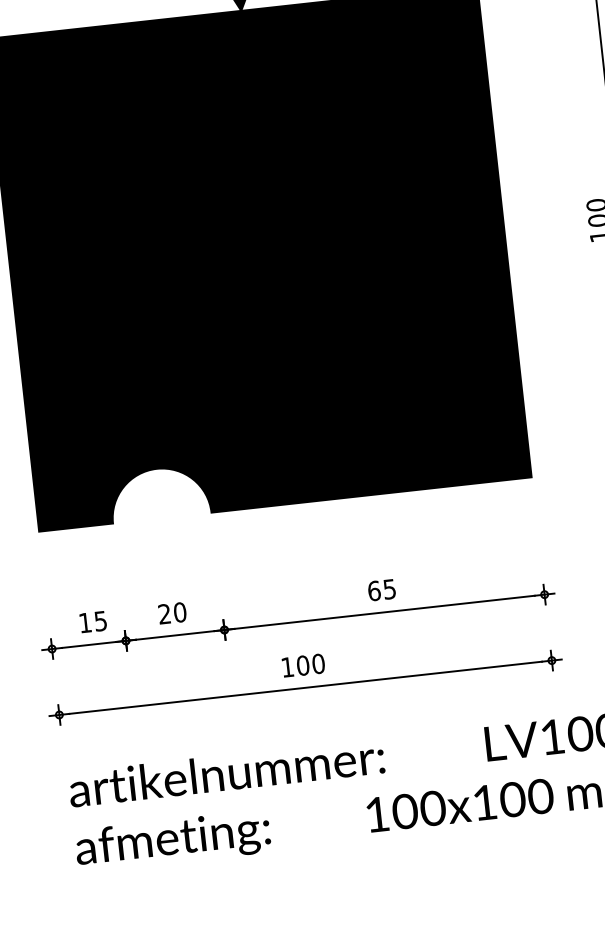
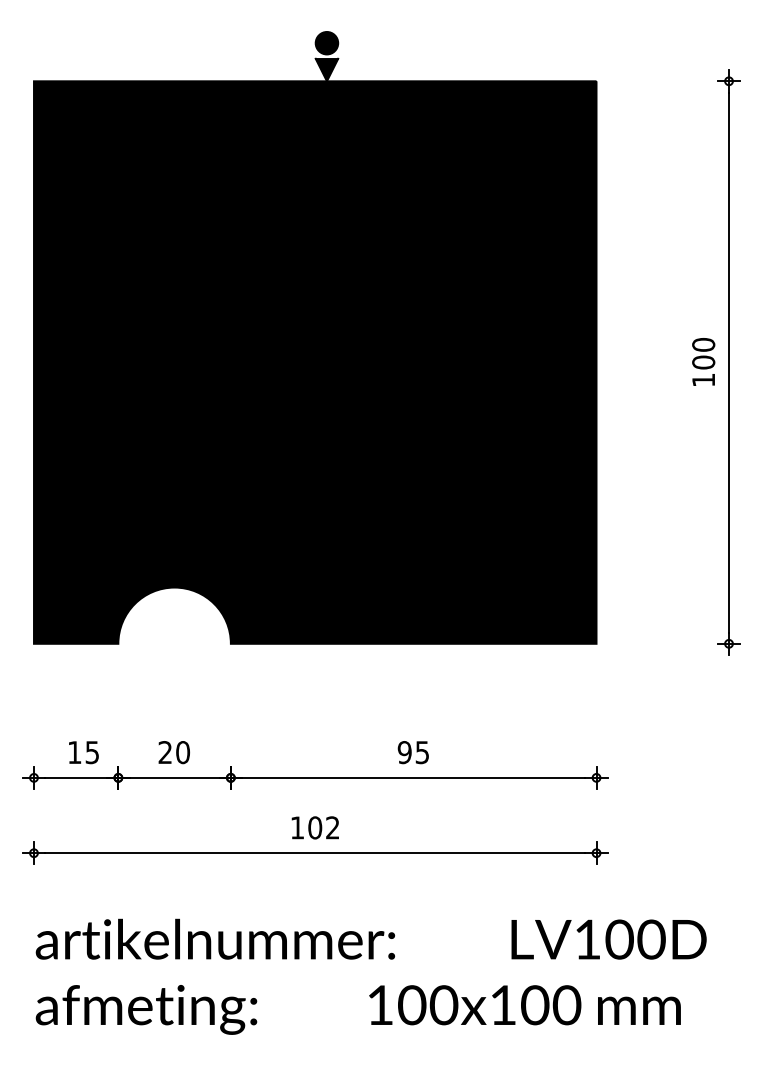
text: (374, 591) -> (404, 752), 65 -> 95
text: (318, 663) -> (332, 827), 100 -> 102

